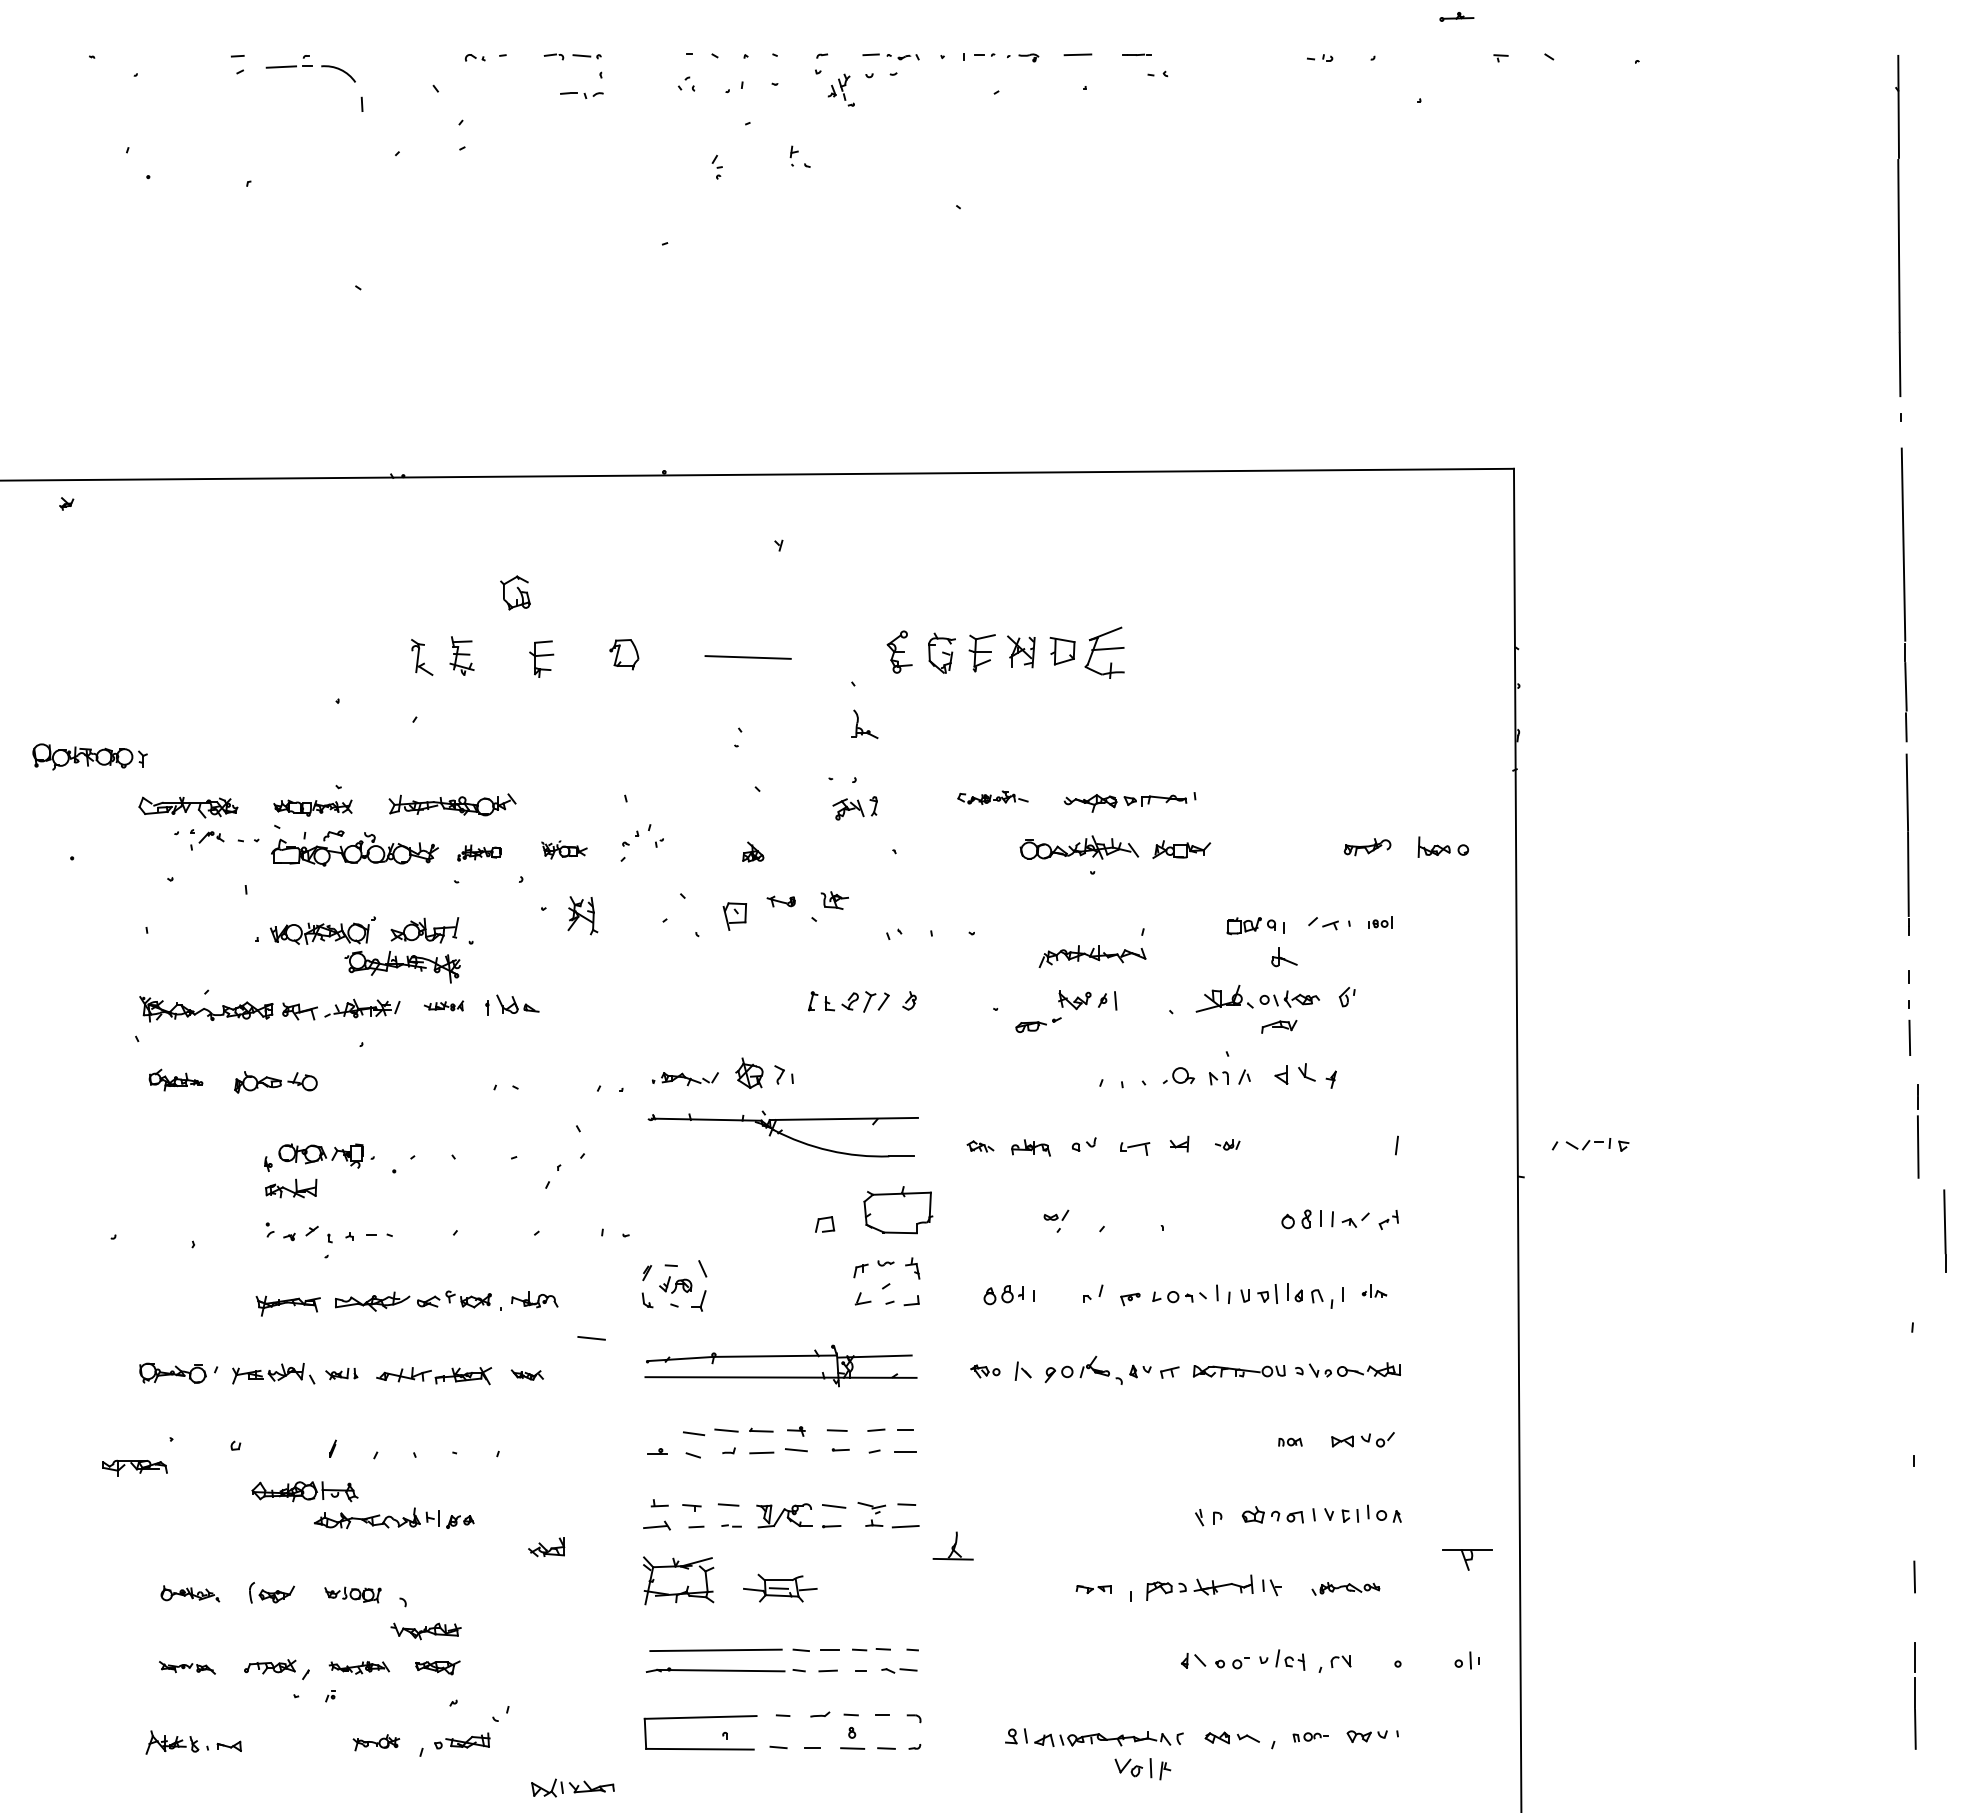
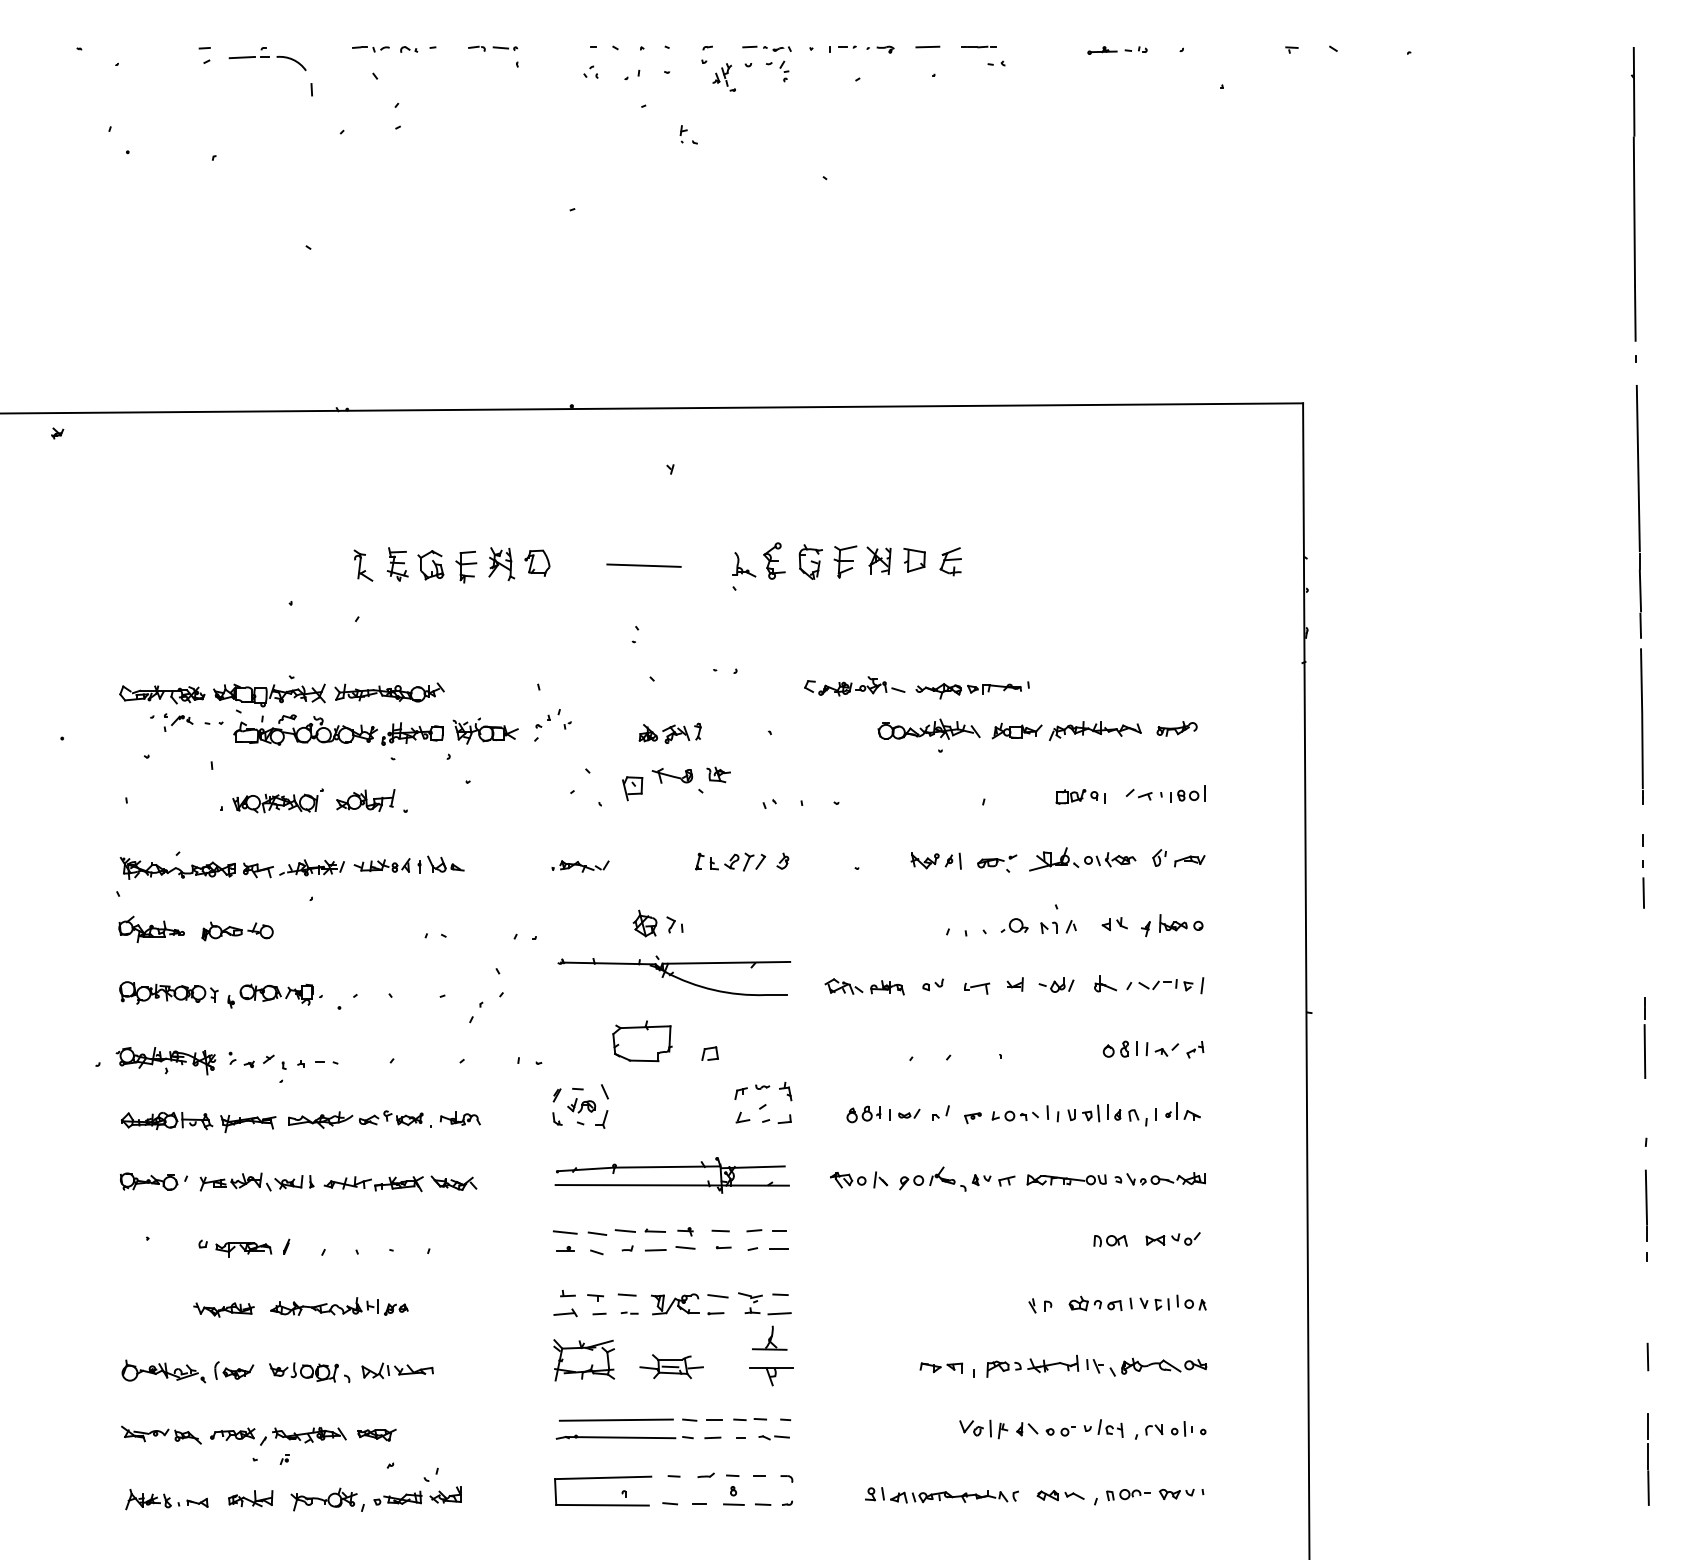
part: (1456, 16) -> (1102, 50), moved
part: (1136, 54) -> (978, 46), size x1.43
part: (581, 95) -> (370, 49), moved
part: (716, 166) -> (783, 70), moved
part: (515, 592) -> (430, 564), moved
part: (1104, 652) -> (950, 561), size x0.62
part: (864, 724) -> (744, 564), moved
part: (89, 756) -> (168, 992), moved
part: (992, 797) -> (854, 686), size x1.67
part: (312, 807) -> (269, 694), size x1.67
part: (854, 808) -> (681, 733), moved
part: (1443, 846) -> (1181, 922), moved
part: (564, 849) -> (485, 730), size x1.67
part: (479, 852) -> (412, 733), size x1.67
part: (780, 901) -> (671, 775), size x1.67
part: (582, 915) -> (501, 563), moved
part: (1380, 922) -> (1188, 793), size x1.67
part: (1092, 956) -> (1095, 730), moved
part: (1284, 957) -> (1105, 983), moved
part: (402, 966) -> (165, 1060), moved
part: (443, 1005) -> (381, 865), size x1.67
part: (1038, 1024) -> (997, 860), moved
part: (1279, 1026) -> (1189, 860), moved
part: (1295, 1073) -> (1115, 923), size x0.71
part: (175, 1079) -> (151, 928), size x1.43
part: (685, 1079) -> (580, 866), moved
line: (1918, 1131) -> (1645, 1038), moved
part: (1227, 1144) -> (1056, 984), size x1.67
part: (1590, 1144) -> (1159, 984), moved
part: (980, 1146) -> (843, 986), size x1.67
part: (291, 1188) -> (251, 1498), moved
part: (898, 1210) -> (642, 1041), moved
part: (1056, 1214) -> (909, 1113), moved
line: (1944, 1230) -> (1646, 1205), moved
part: (1374, 1290) -> (1183, 1110), size x1.67
line: (591, 1338) -> (565, 1232), moved
part: (985, 1371) -> (848, 1180), size x1.43
part: (341, 1373) -> (294, 1181), size x1.43
part: (527, 1374) -> (454, 1182), size x1.67
part: (1290, 1442) -> (1110, 1241), size x1.67
part: (134, 1467) -> (243, 1249), moved
part: (304, 1491) -> (166, 1120), moved
part: (952, 1545) -> (769, 1337), moved
part: (546, 1547) -> (445, 1495), moved
part: (1467, 1559) -> (771, 1376), moved
part: (1345, 1588) -> (1158, 1366), size x1.67
part: (1093, 1589) -> (941, 1367), size x1.43
part: (190, 1593) -> (164, 1371), size x1.67
part: (352, 1594) -> (303, 1372), size x1.43
part: (425, 1631) -> (223, 1310), moved
part: (1466, 1660) -> (1181, 1428), moved
part: (187, 1667) -> (161, 1434), size x1.67
part: (359, 1667) -> (309, 1434), size x1.43
part: (1310, 1737) -> (1127, 1495), size x1.43
part: (376, 1742) -> (324, 1499), size x1.67
part: (1142, 1769) -> (983, 1429), moved
part: (572, 1787) -> (397, 1370), moved

